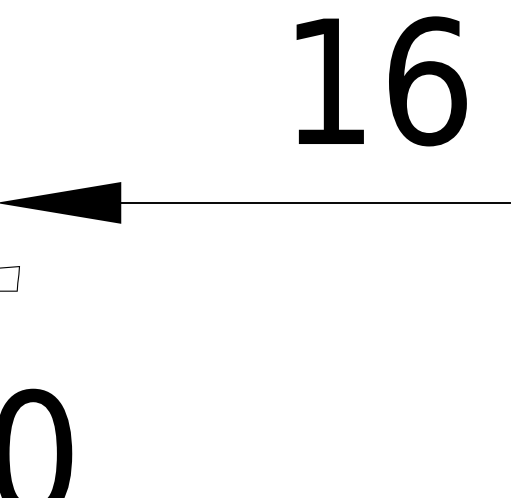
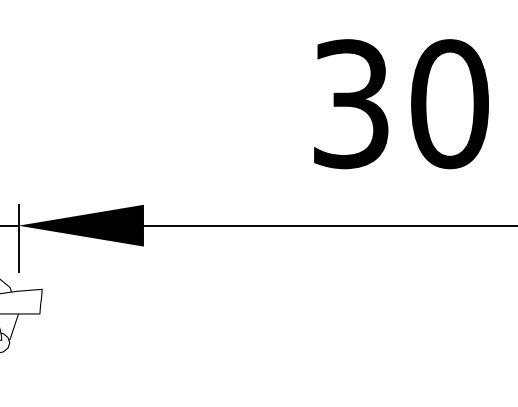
text: (378, 81) -> (401, 104), 16 -> 30

